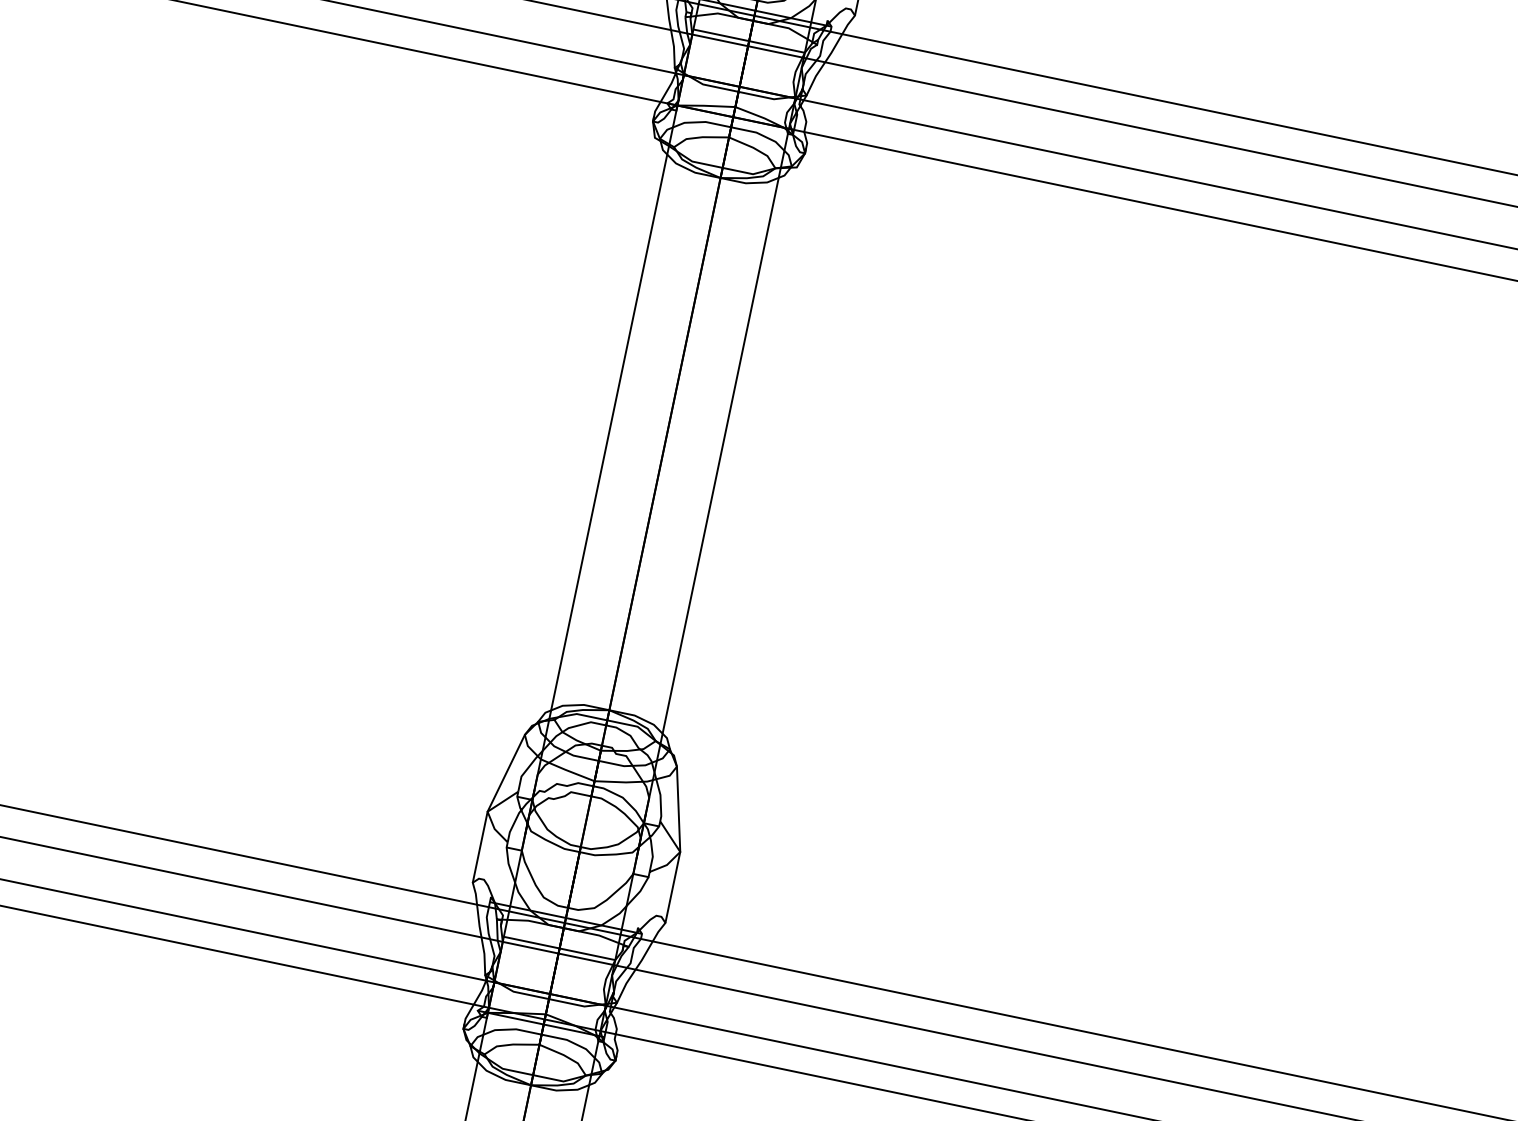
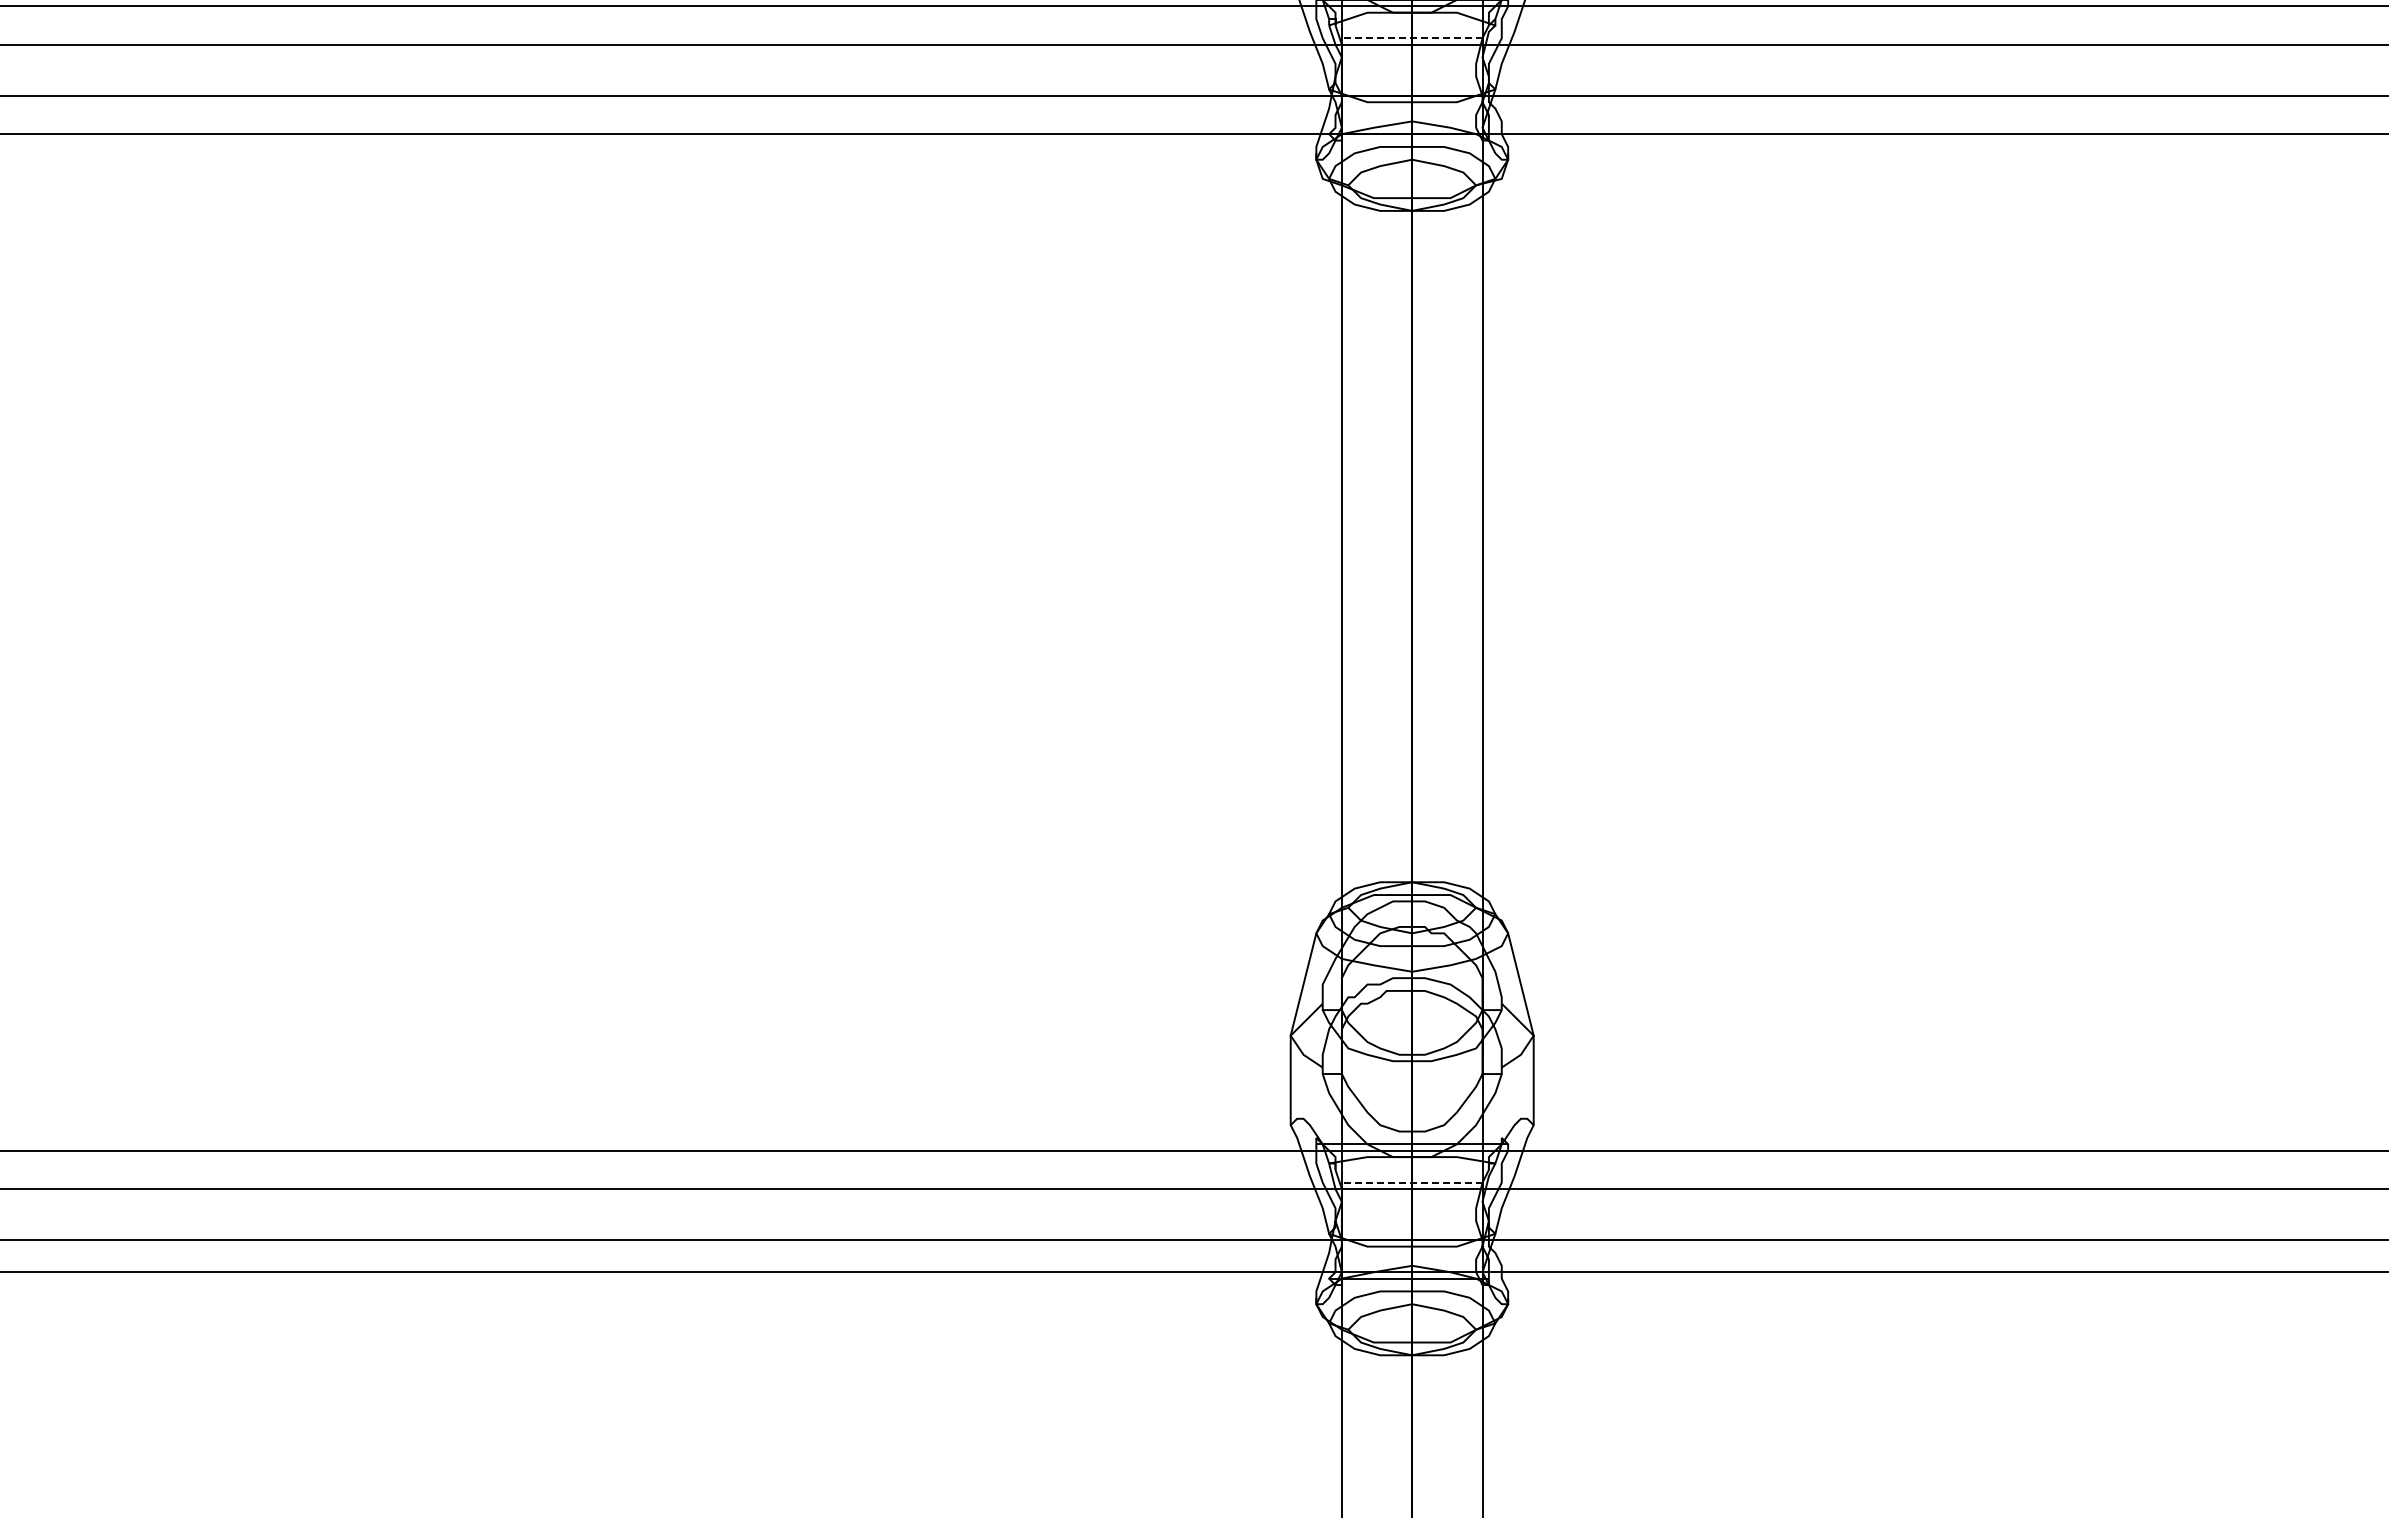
line: (748, 41) -> (1411, 38), solid -> dashed
line: (559, 948) -> (1411, 1182), solid -> dashed

